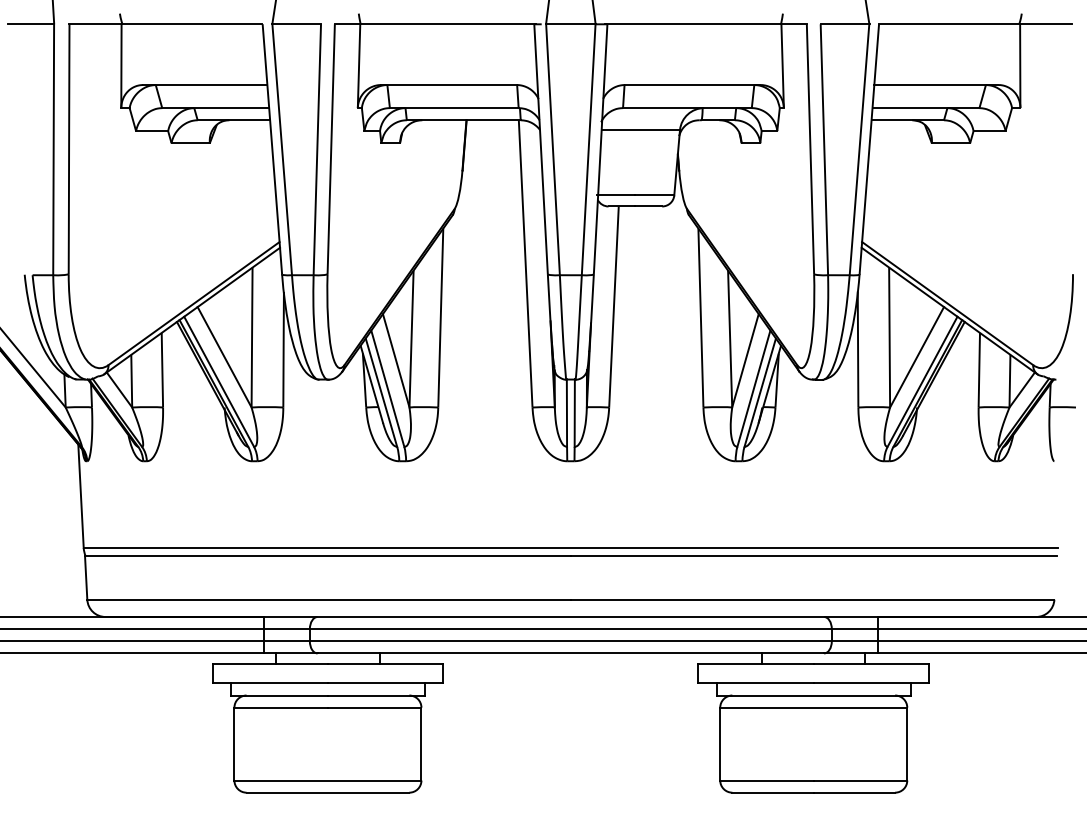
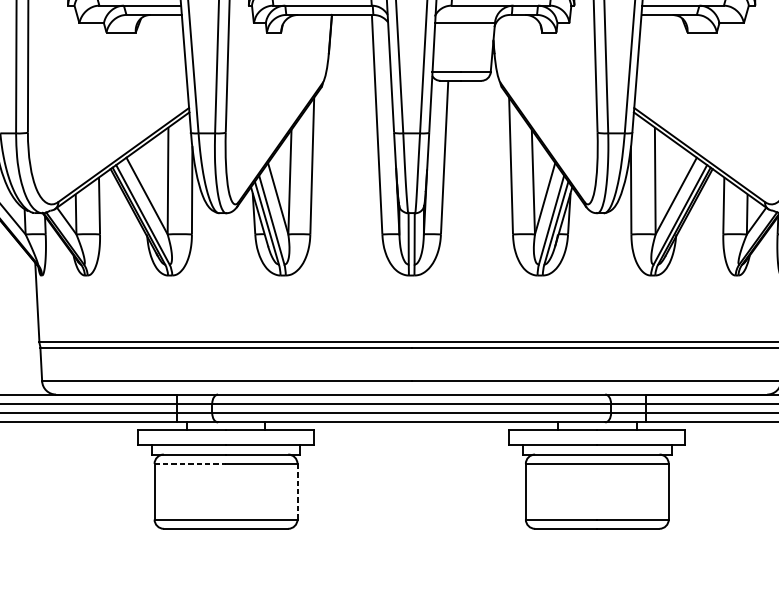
line: (281, 707) -> (190, 463), solid -> dashed
line: (421, 743) -> (297, 491), solid -> dashed

